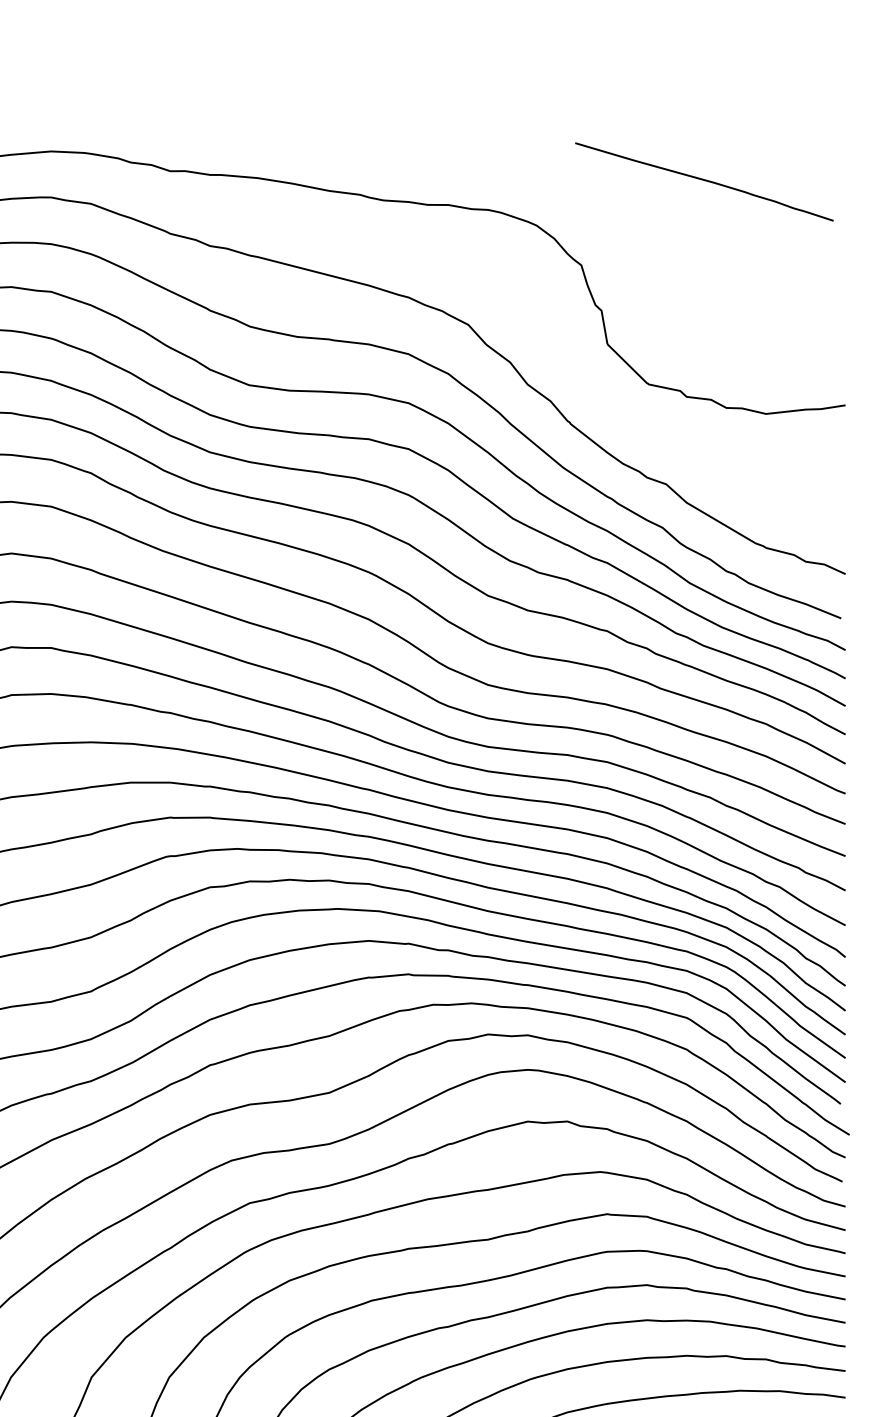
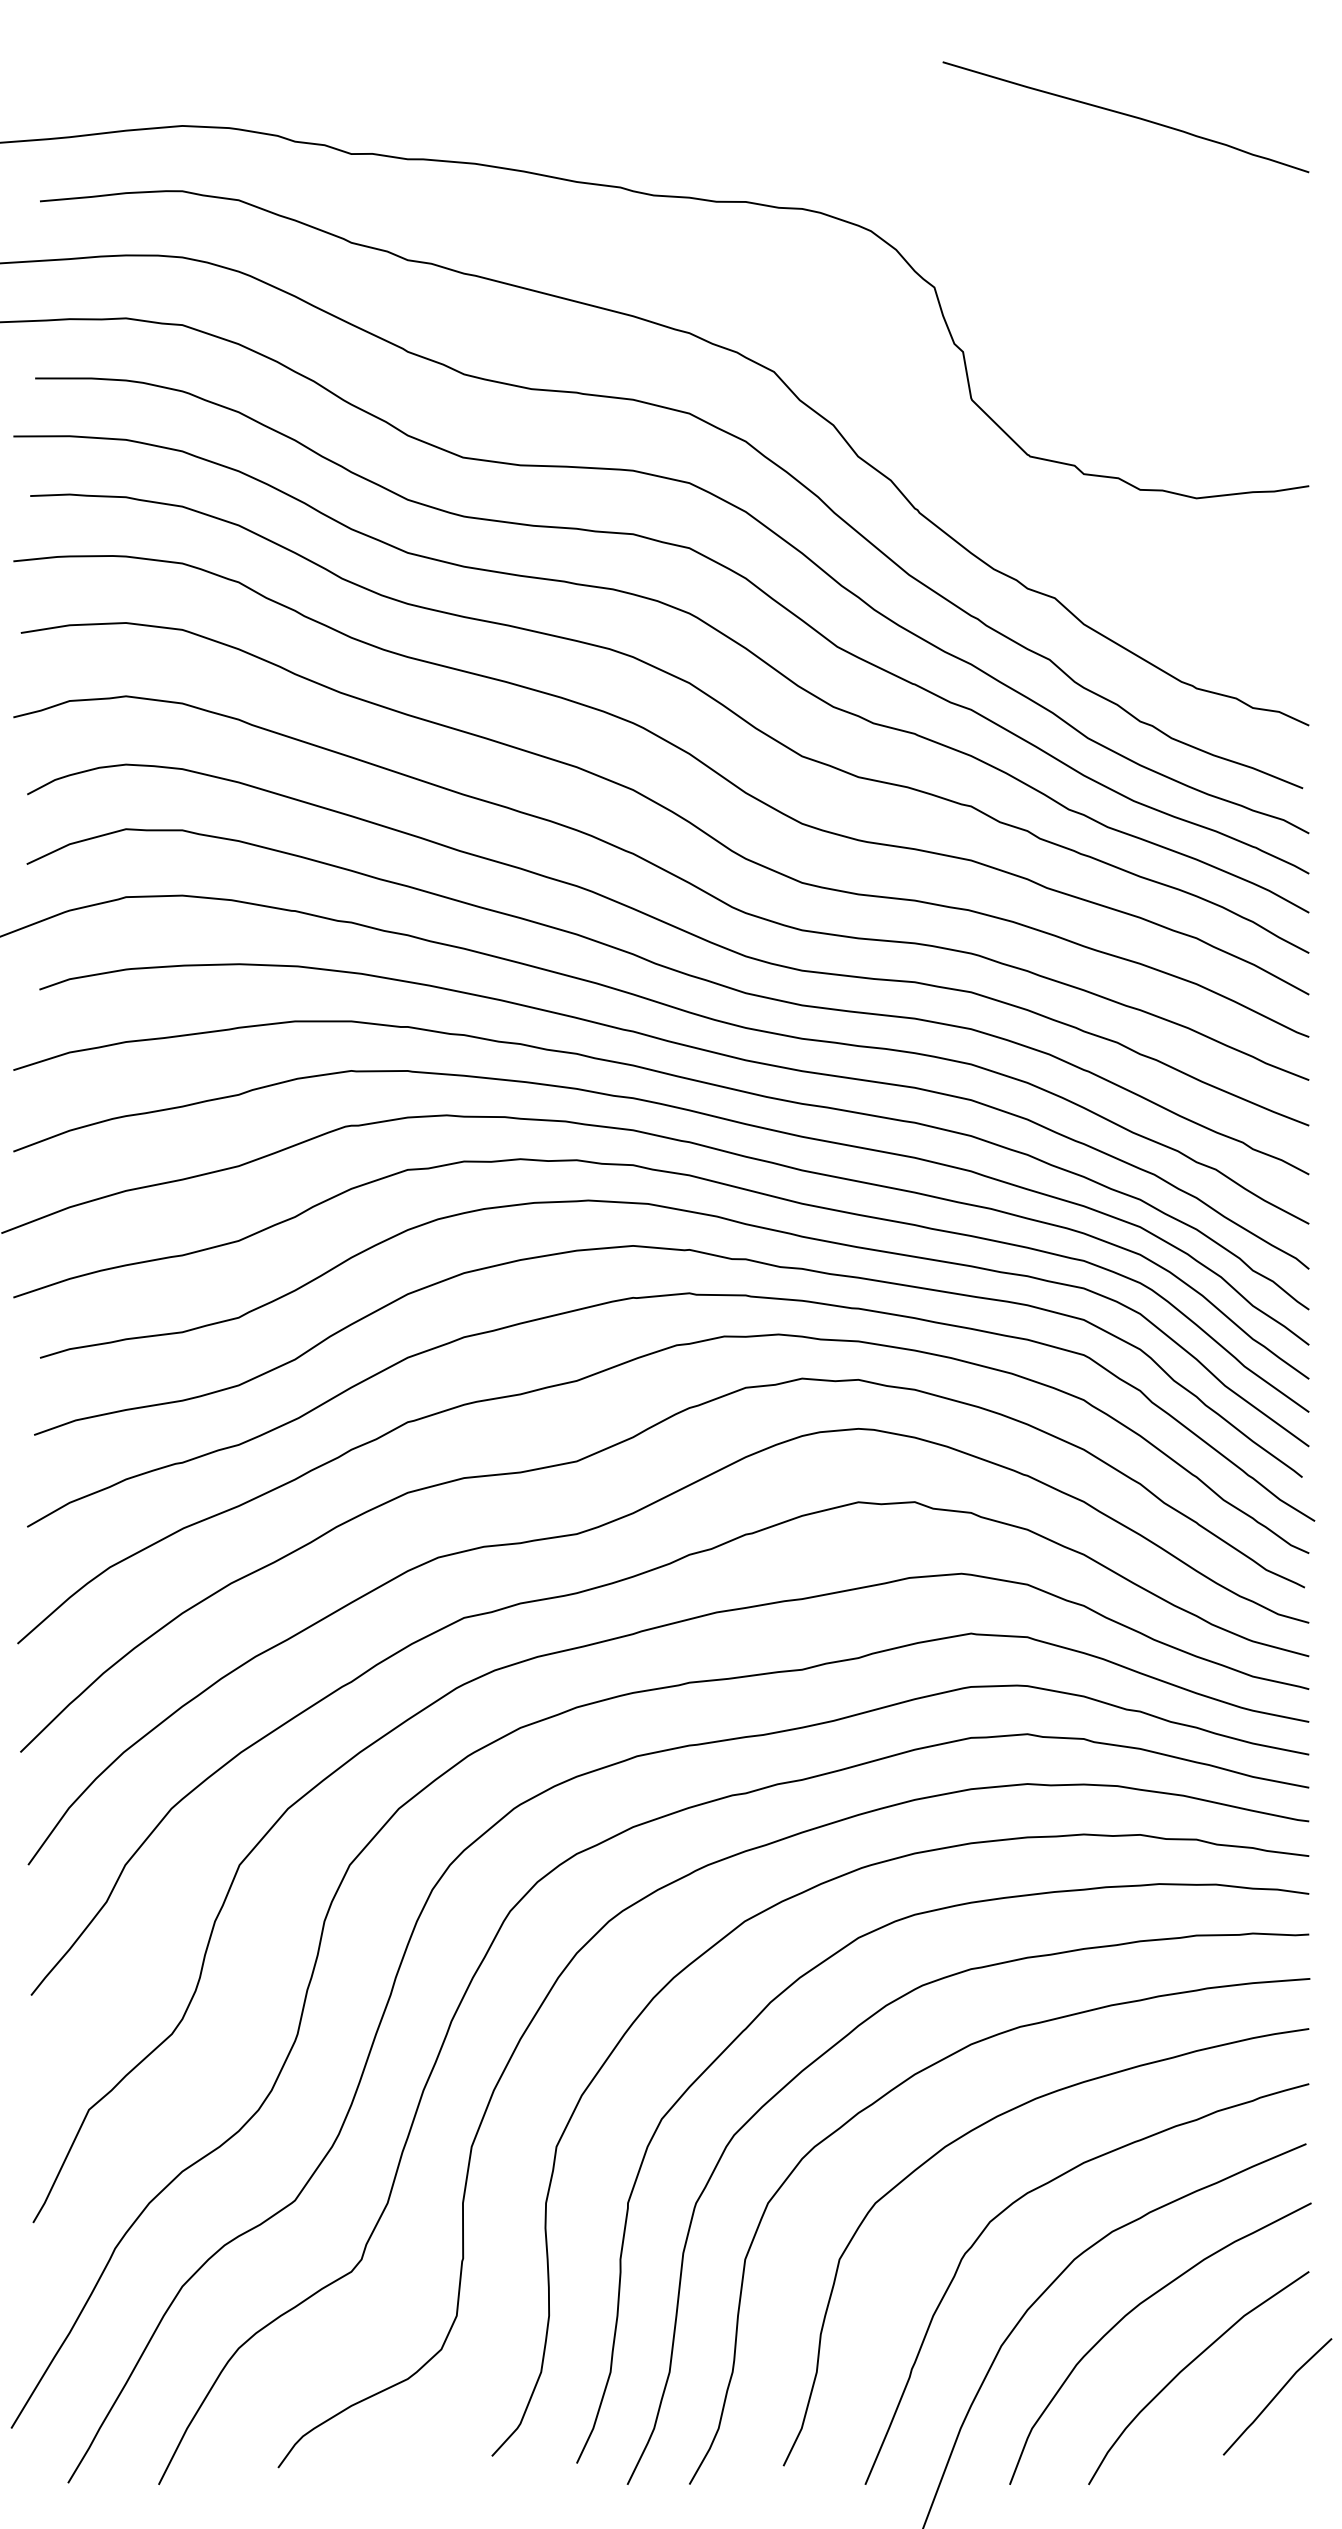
curve: (704, 180) -> (1125, 115), moved

